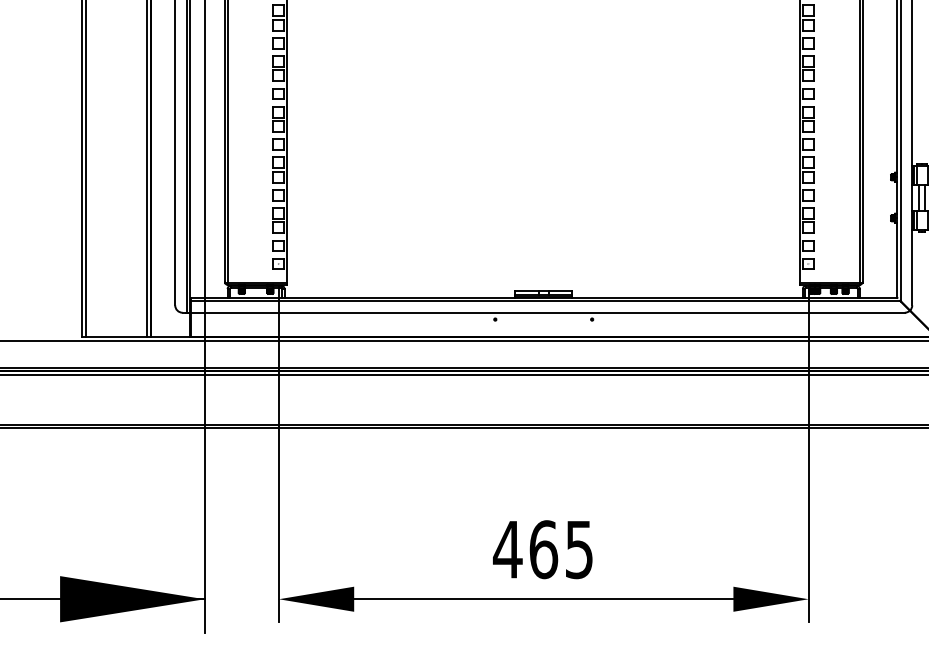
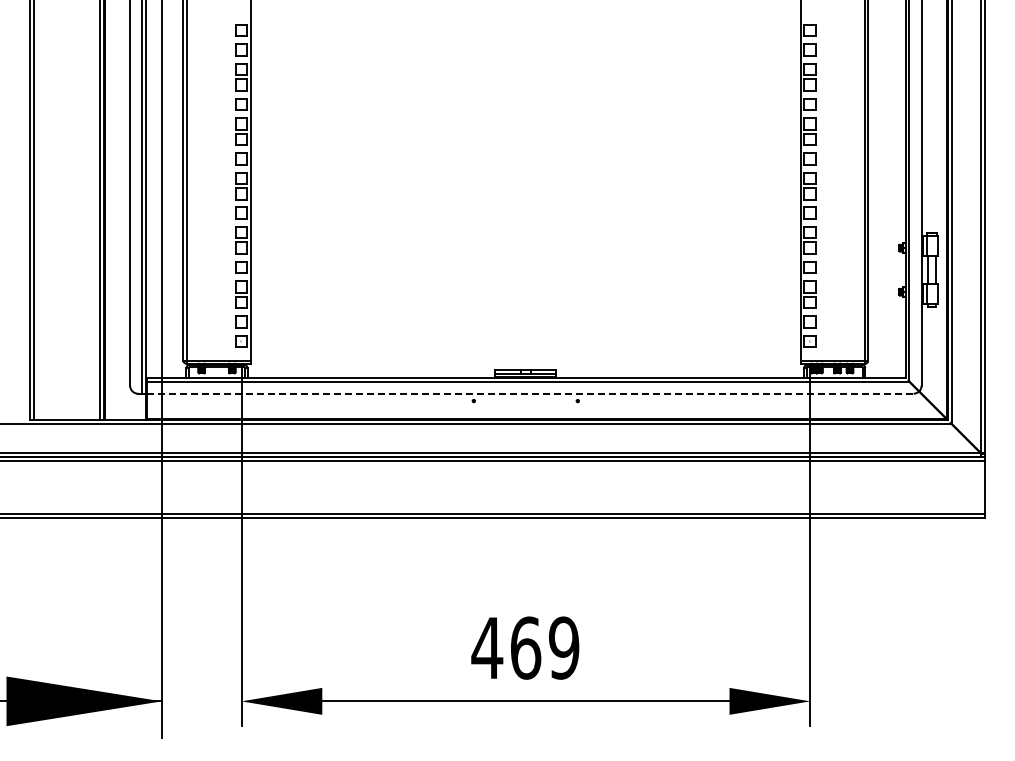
line: (548, 312) -> (530, 393), solid -> dashed
text: (579, 549) -> (564, 647), 465 -> 469

